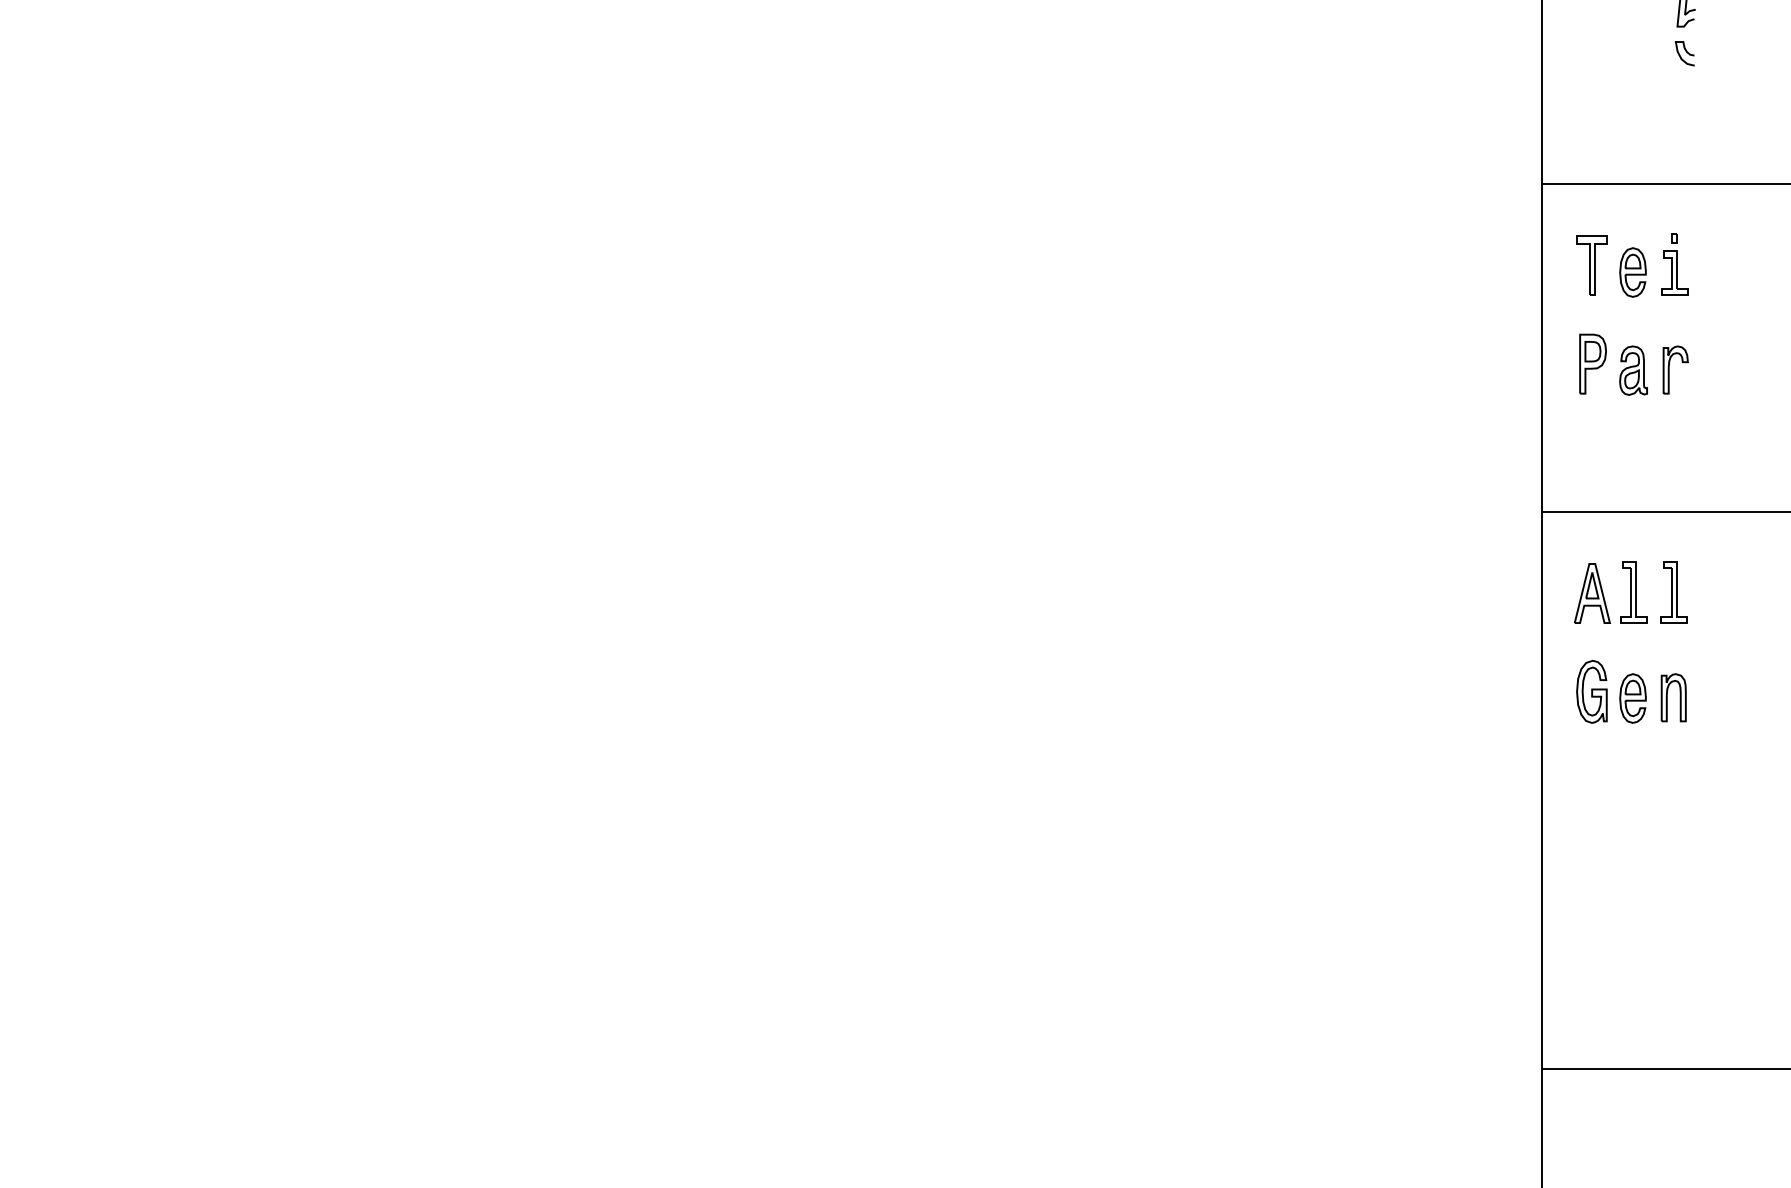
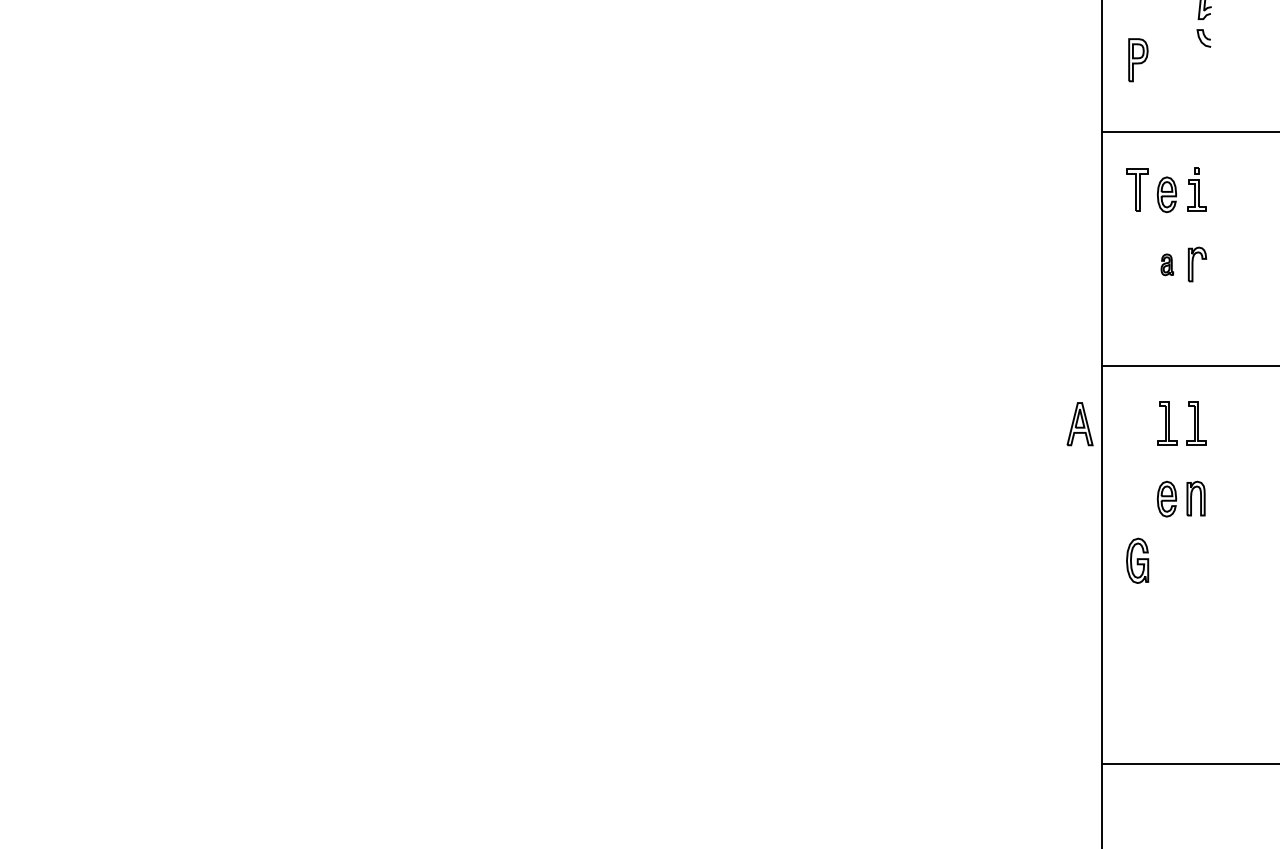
part: (1592, 363) -> (1138, 59), moved
part: (1633, 370) -> (1167, 264), size x0.6
part: (1592, 593) -> (1080, 424), moved
part: (1591, 691) -> (1137, 560), moved

